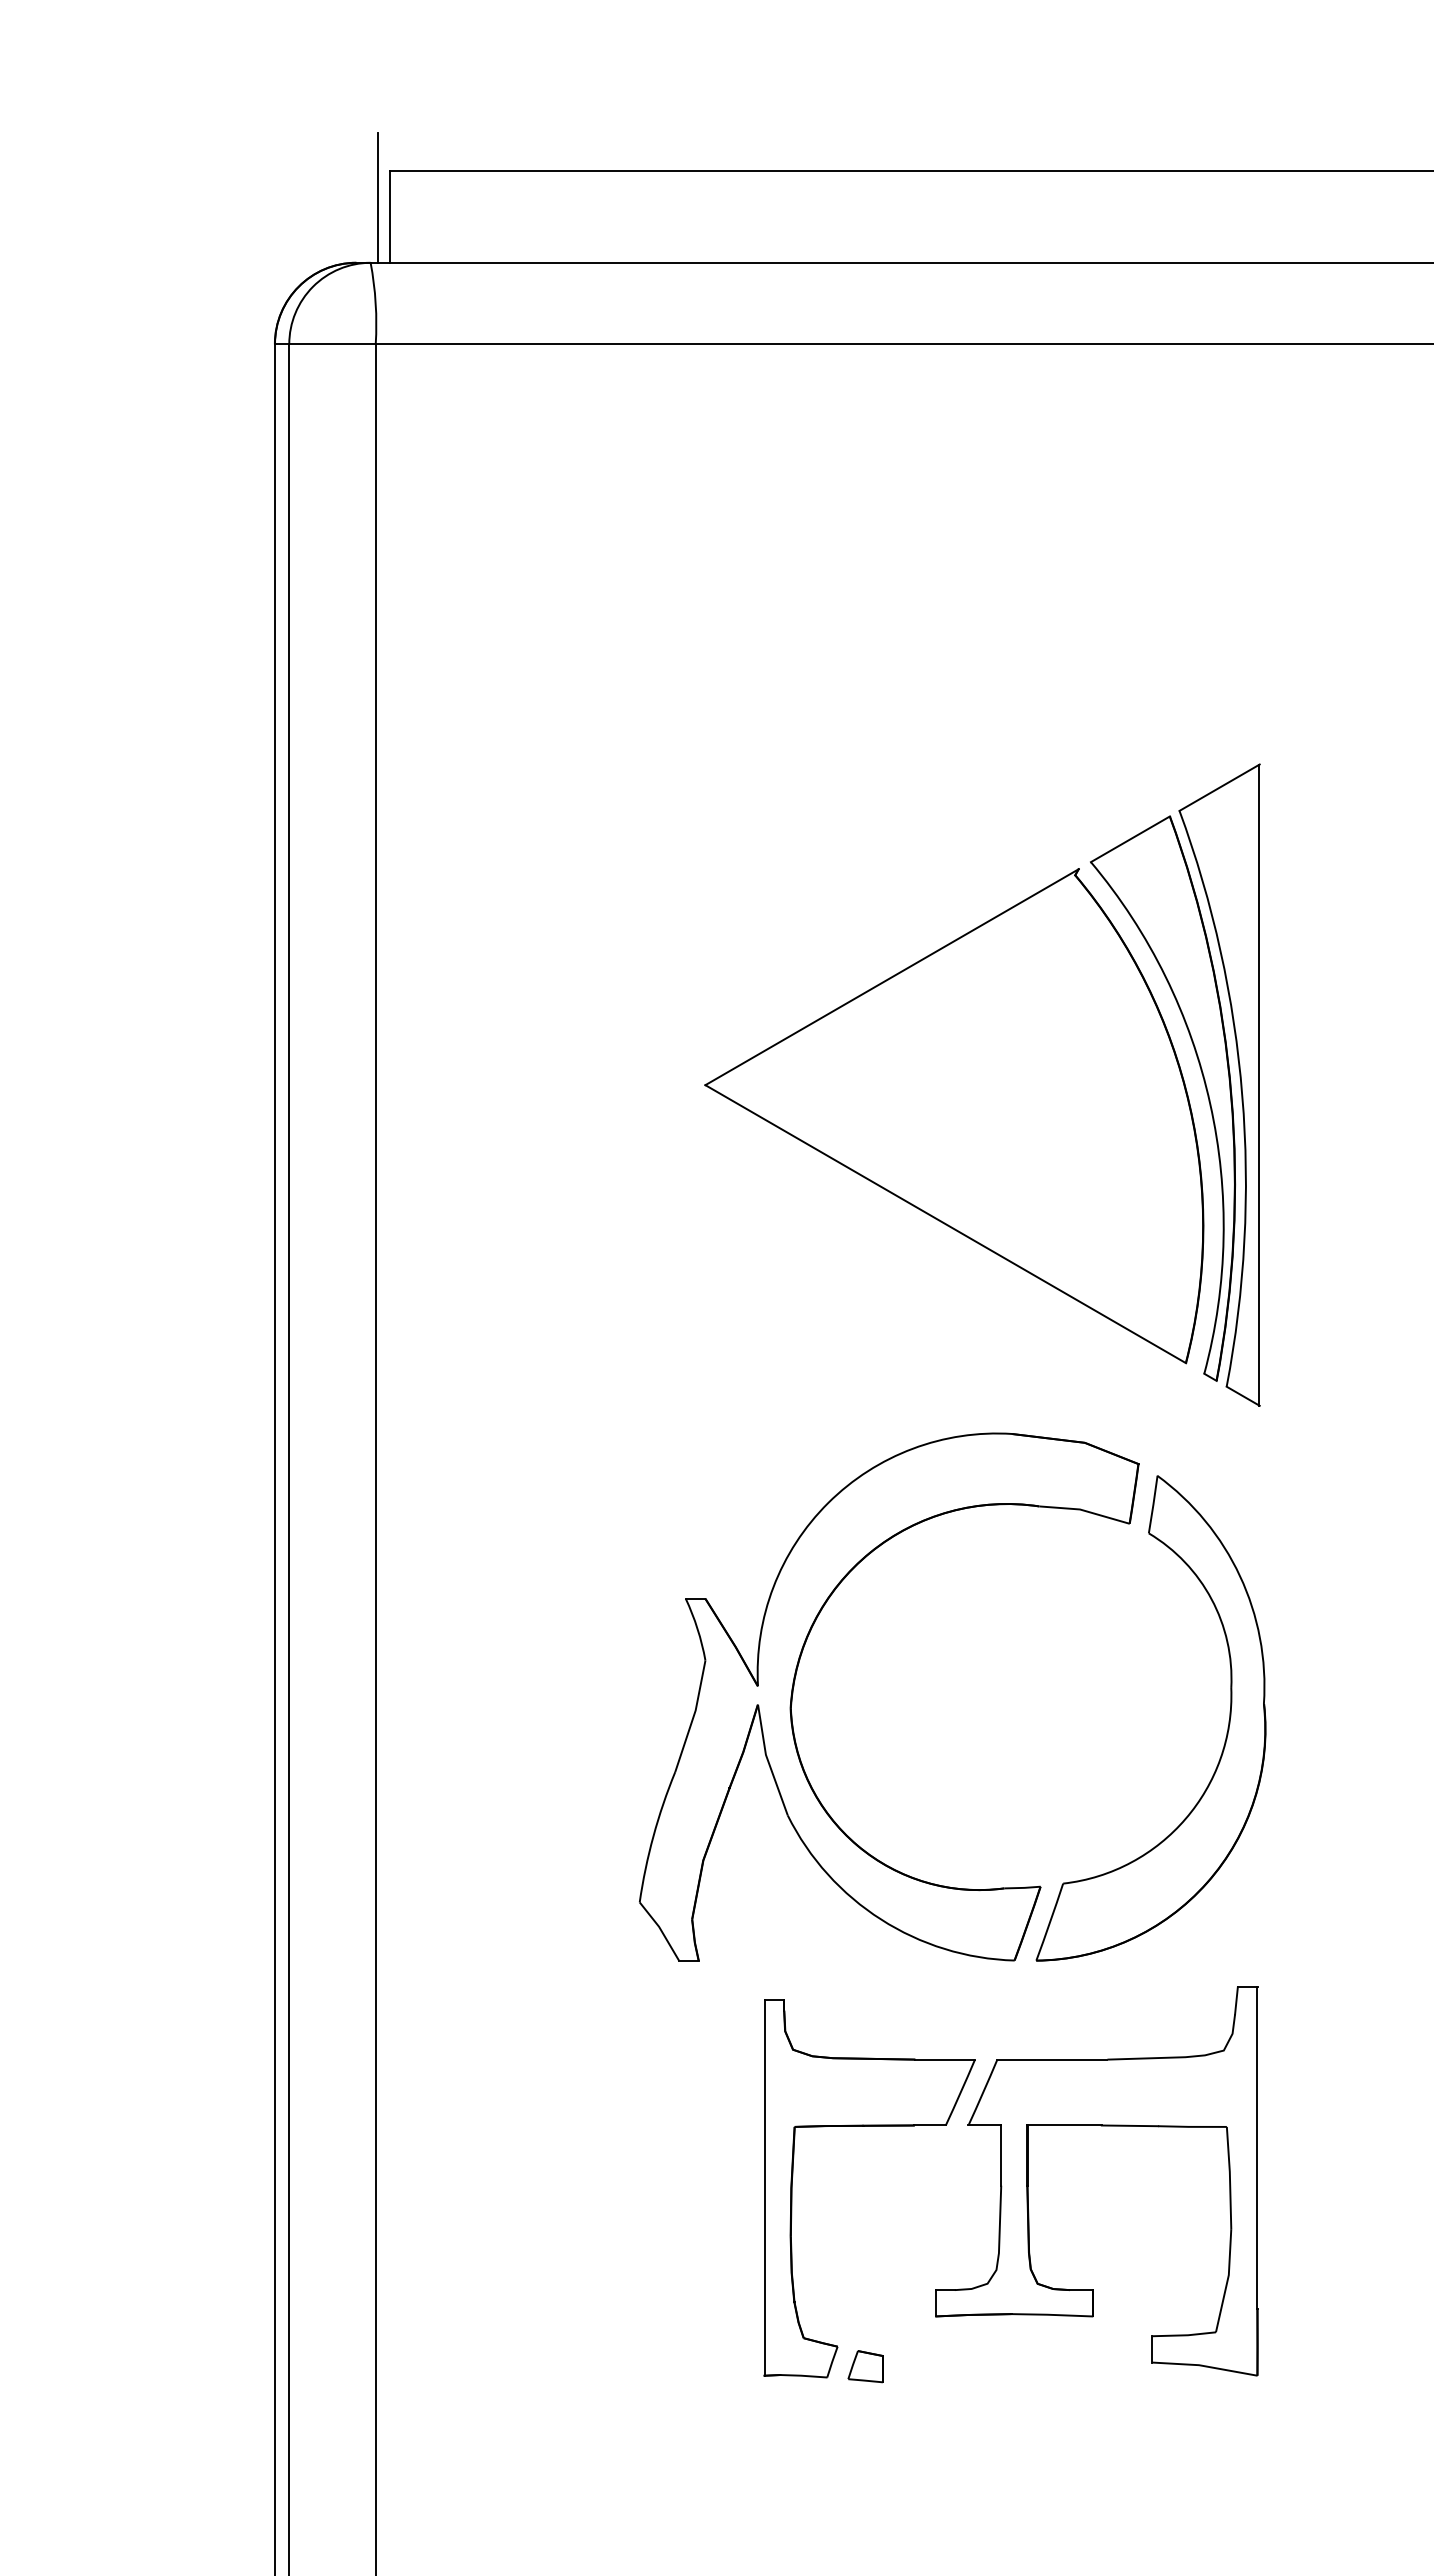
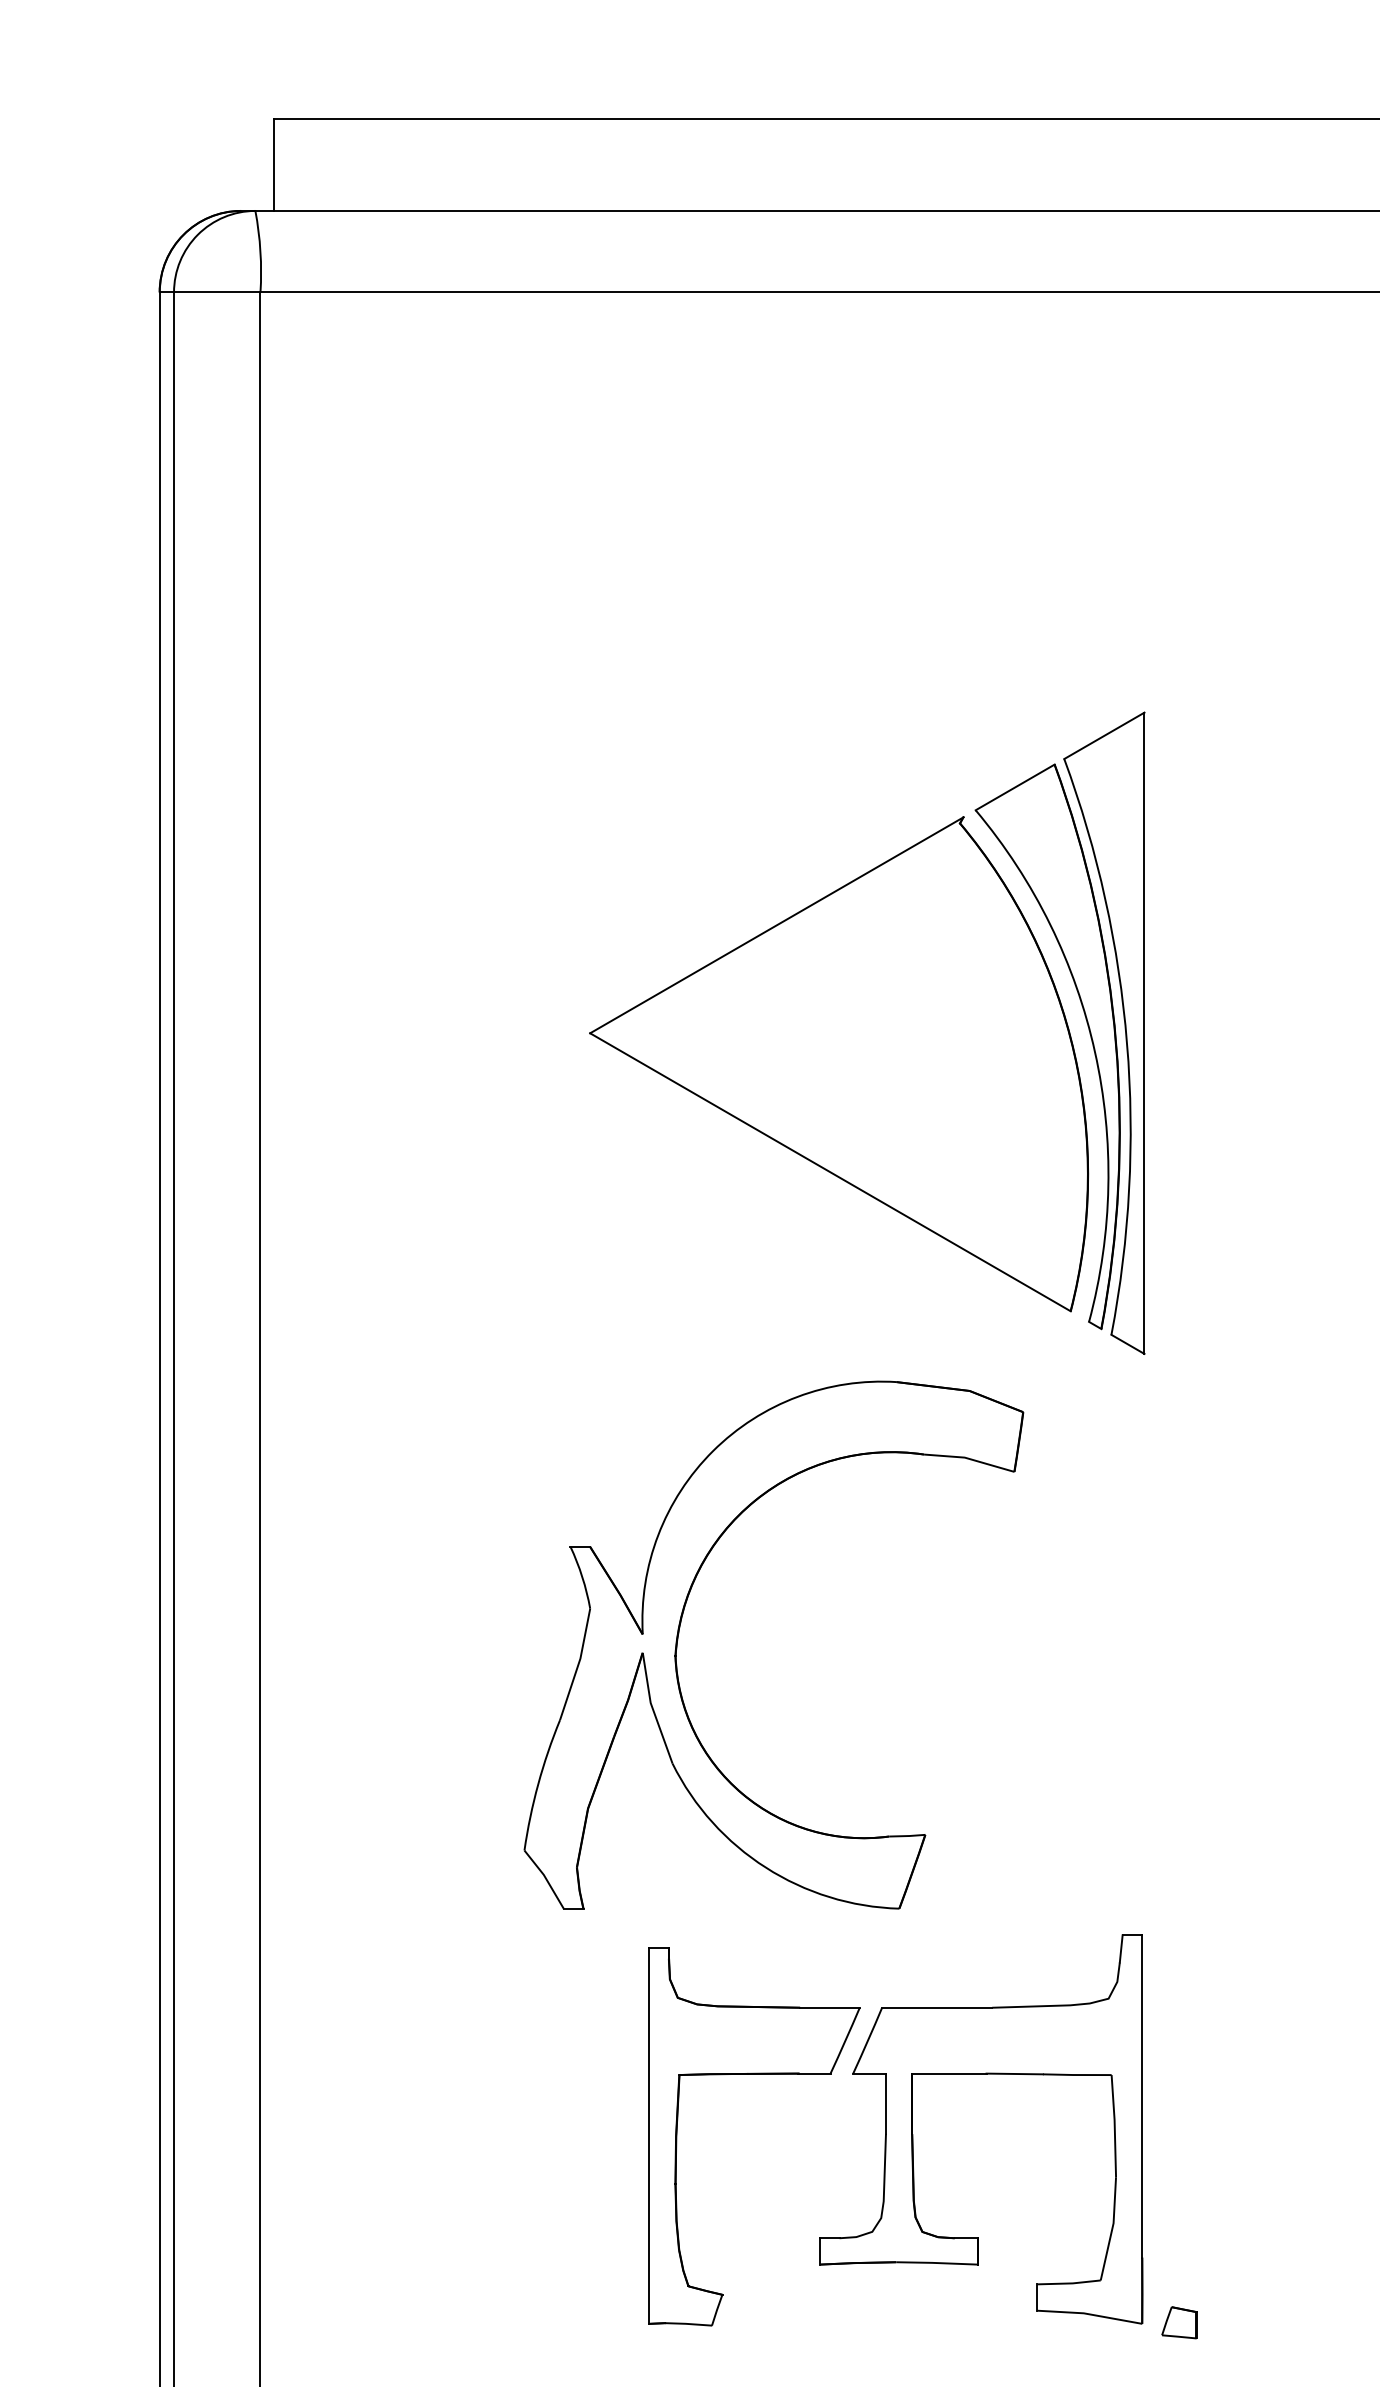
line: (378, 197) -> (263, 145), removed
part: (1226, 1732) -> (1111, 1680), removed
part: (865, 2366) -> (1179, 2322), moved

